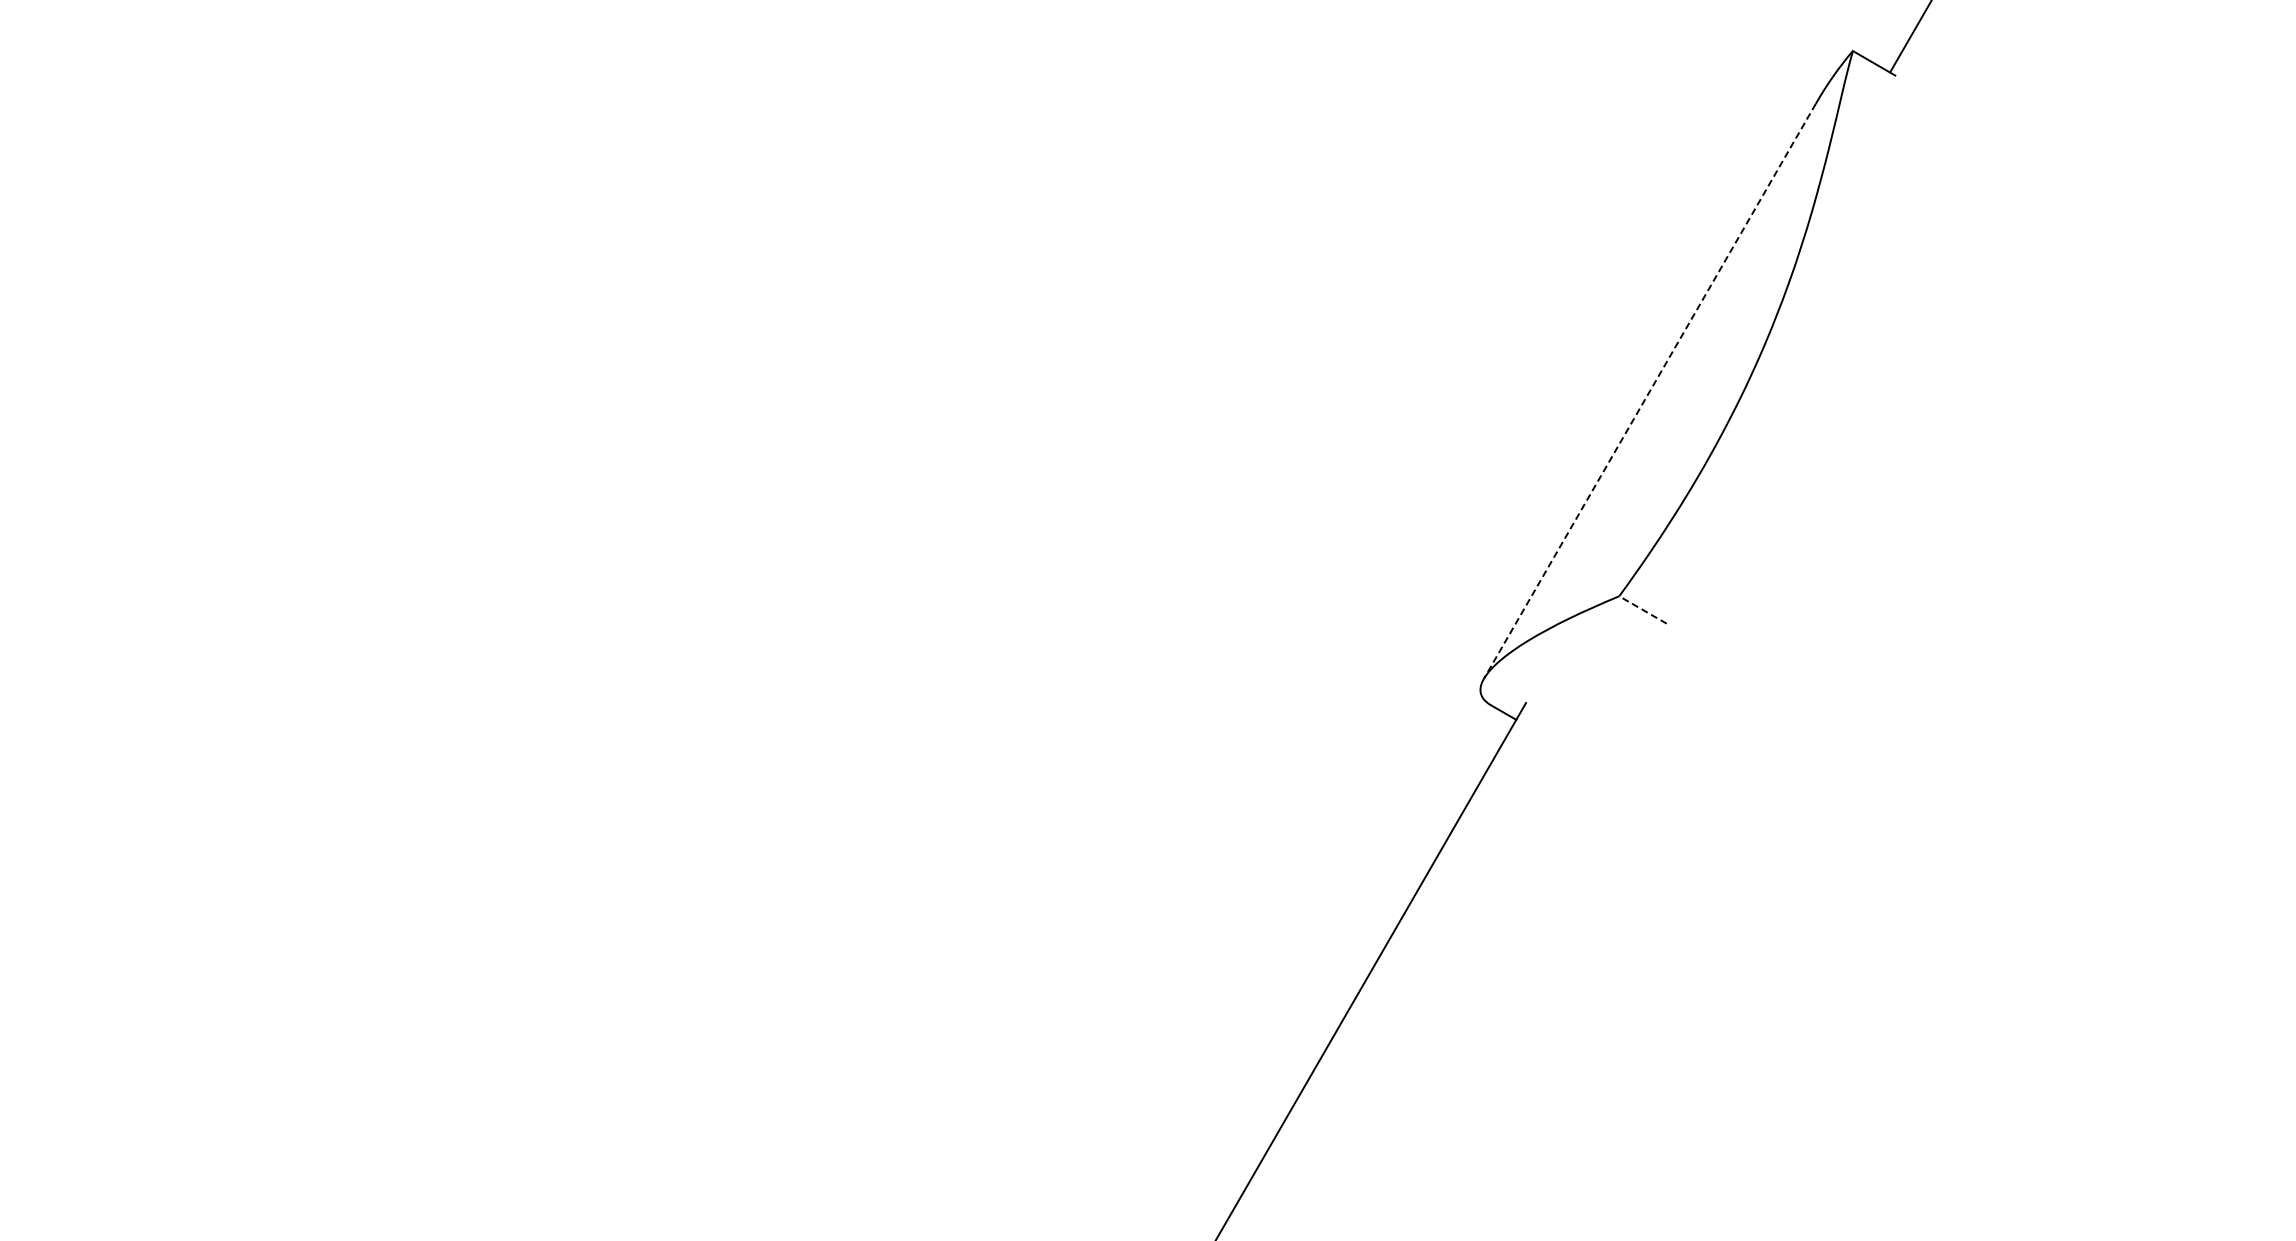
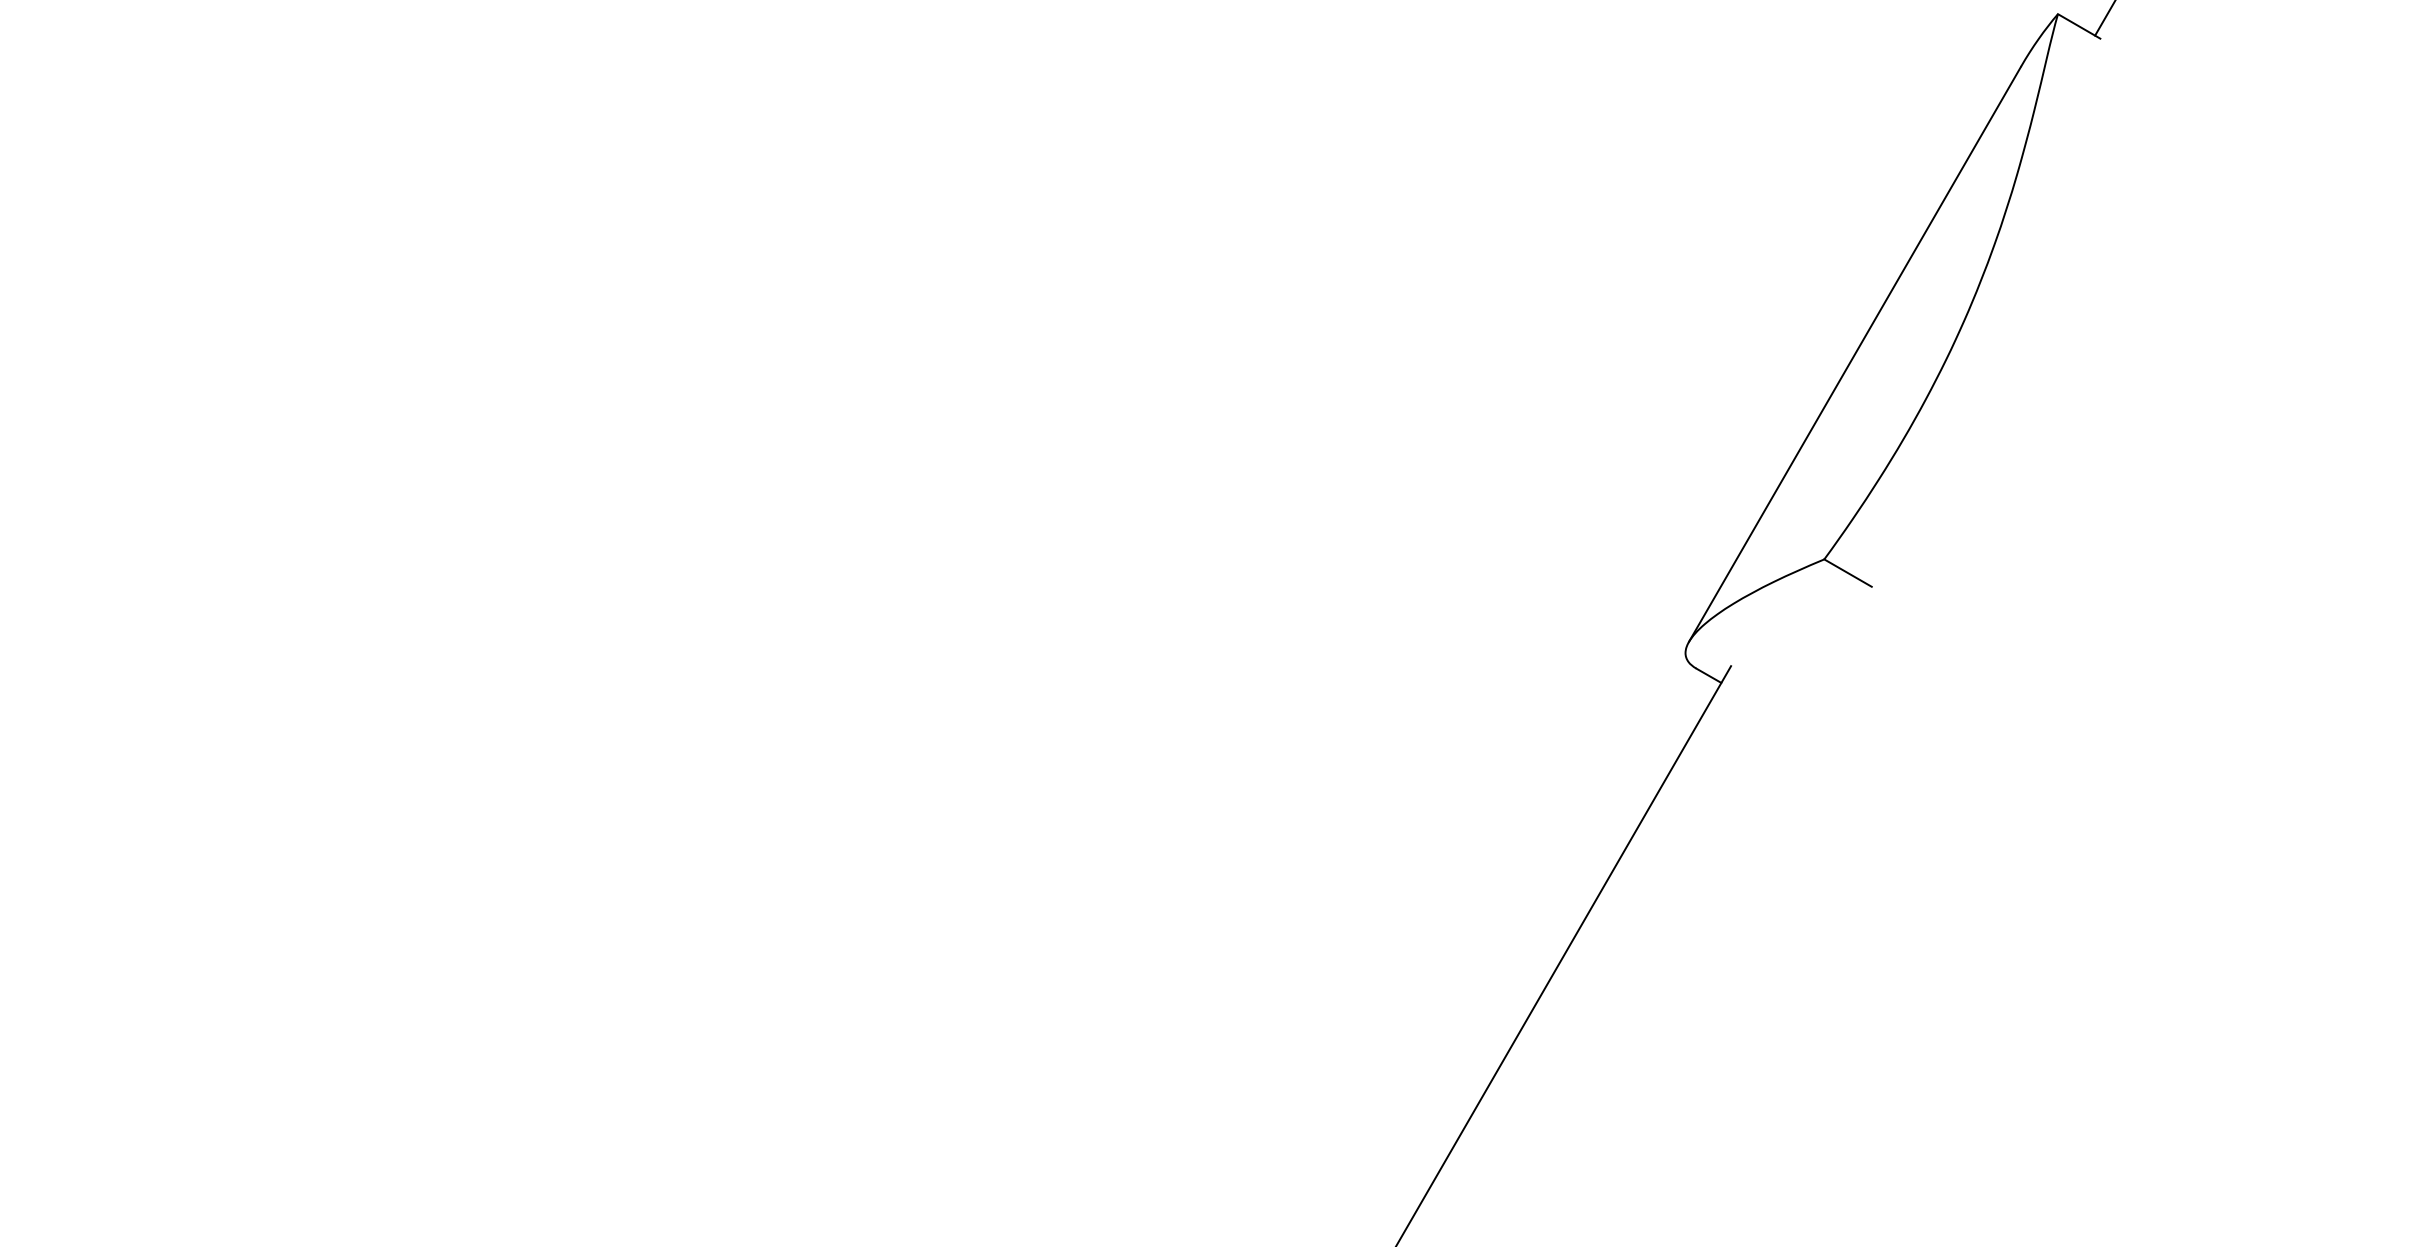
line: (1649, 391) -> (1854, 354), dashed -> solid
line: (1642, 609) -> (1847, 572), dashed -> solid

